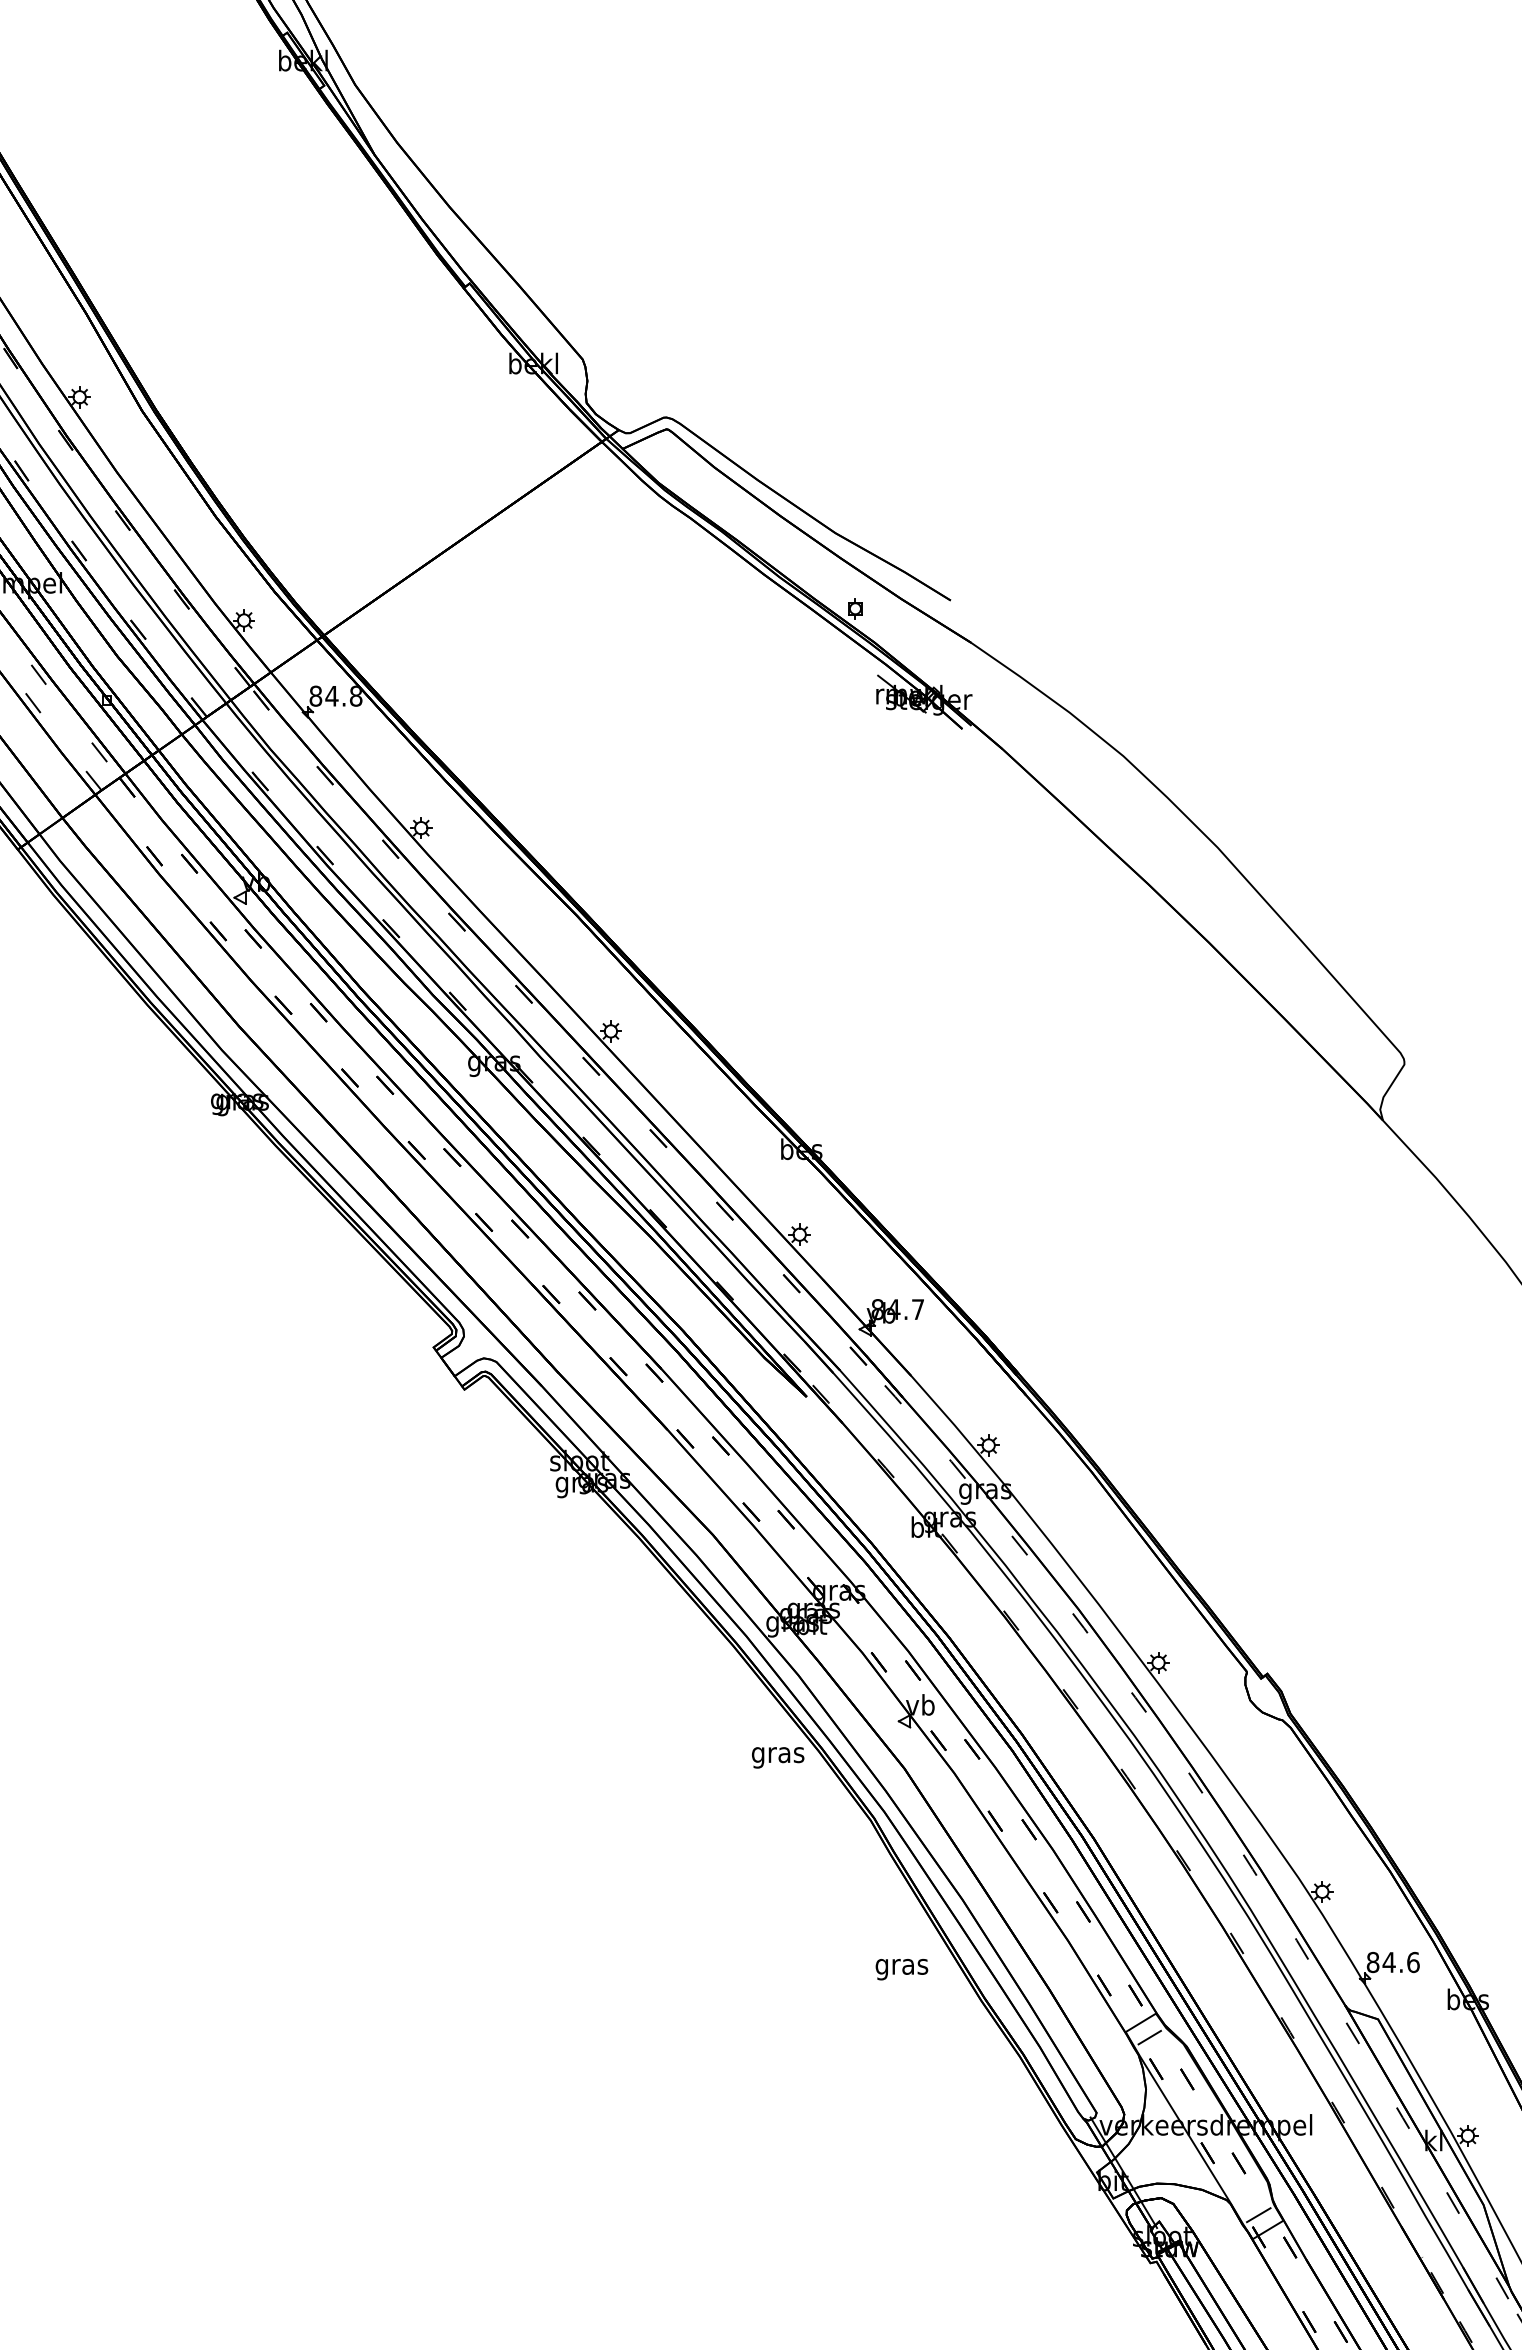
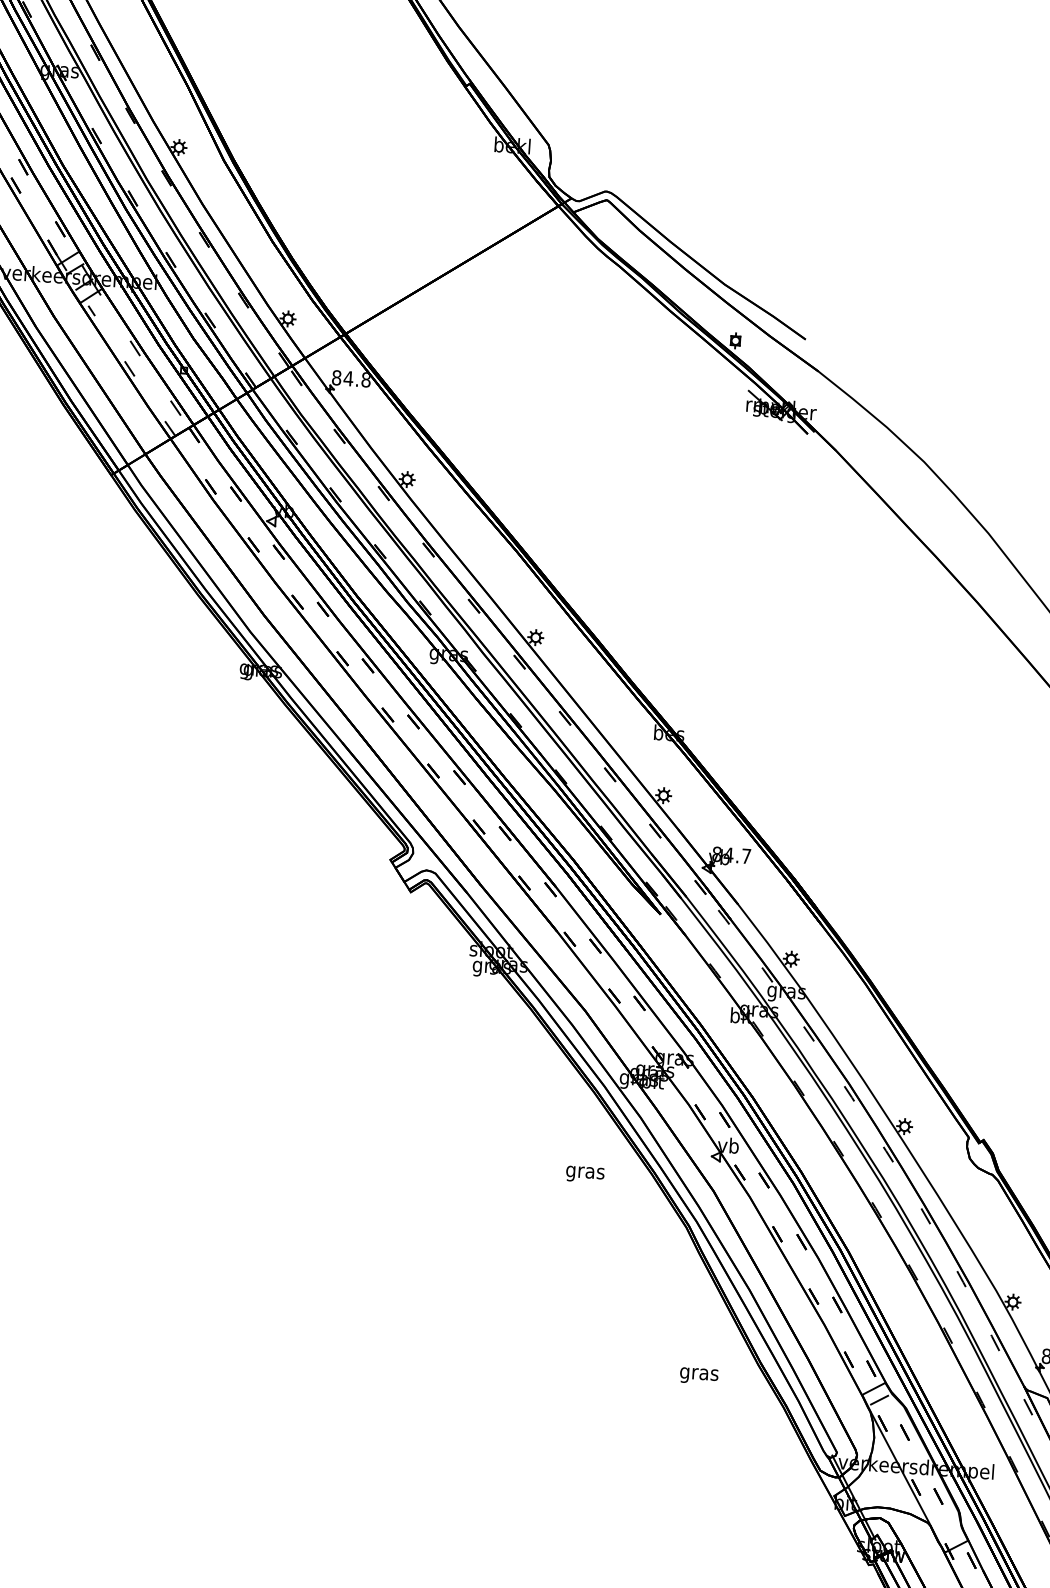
text: (778, 1757) -> (585, 1174), moved
text: (901, 1969) -> (698, 1375), moved
line: (1258, 2215) -> (950, 1535), removed

